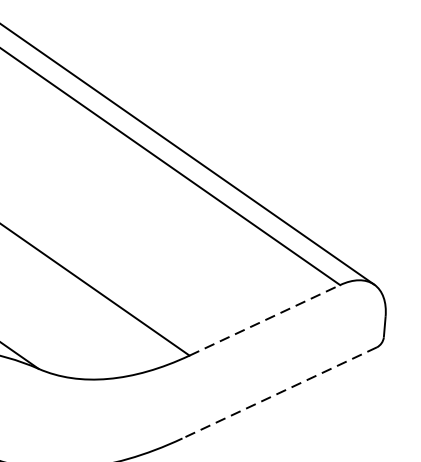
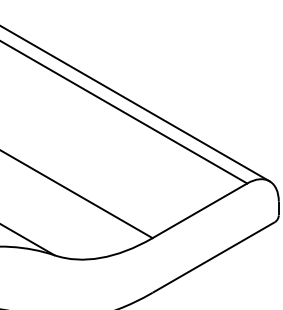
line: (264, 319) -> (199, 210), dashed -> solid
line: (279, 392) -> (213, 257), dashed -> solid

